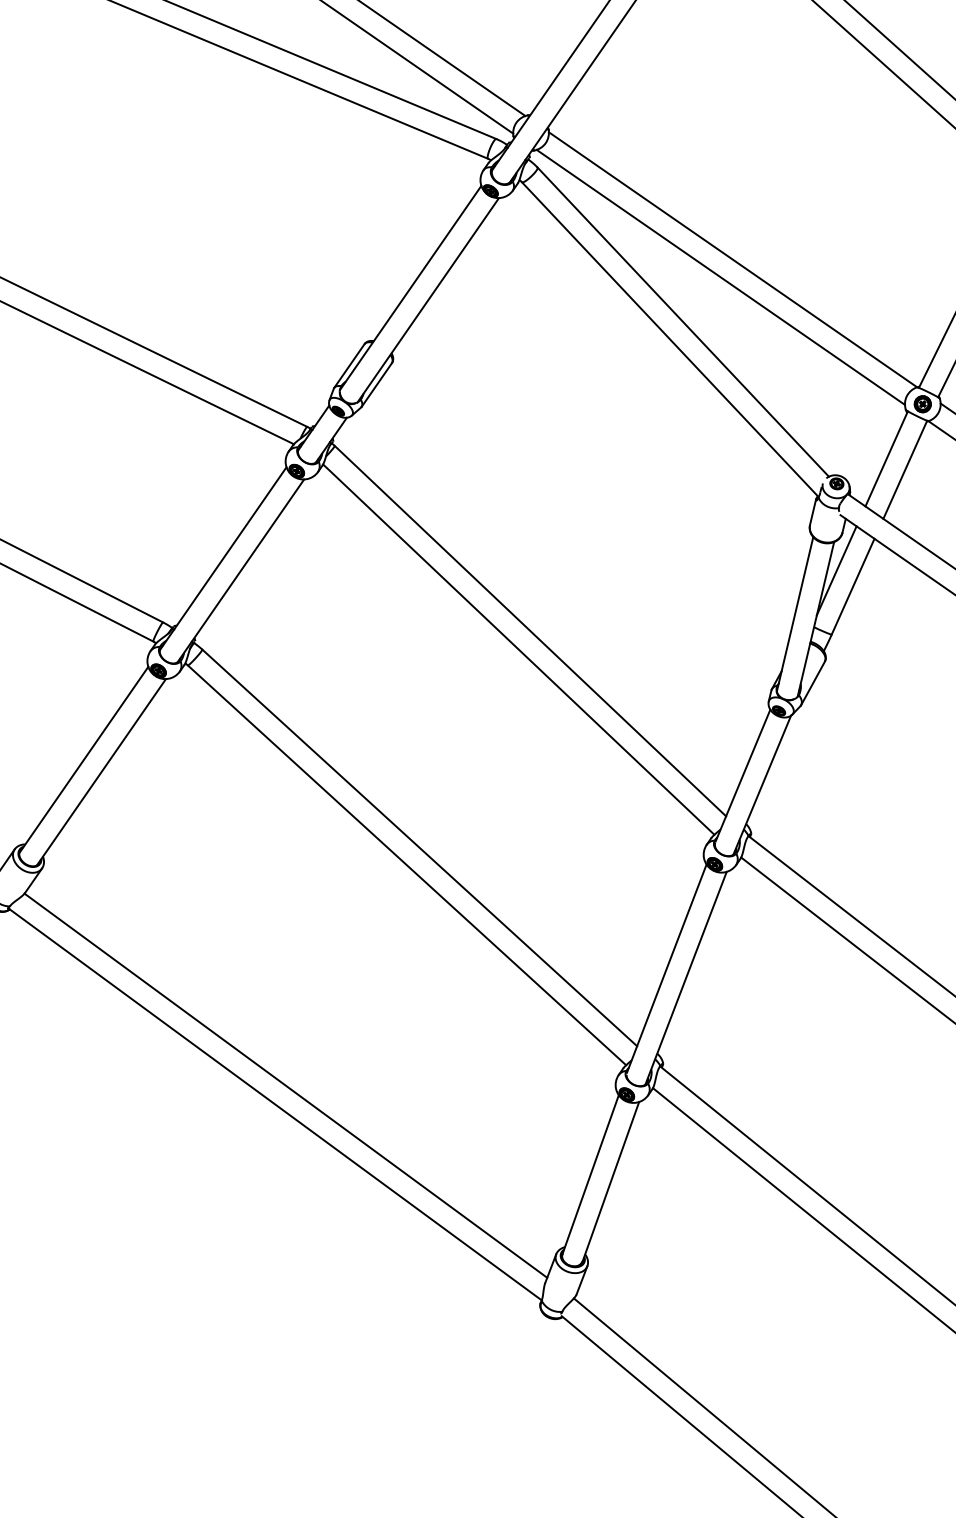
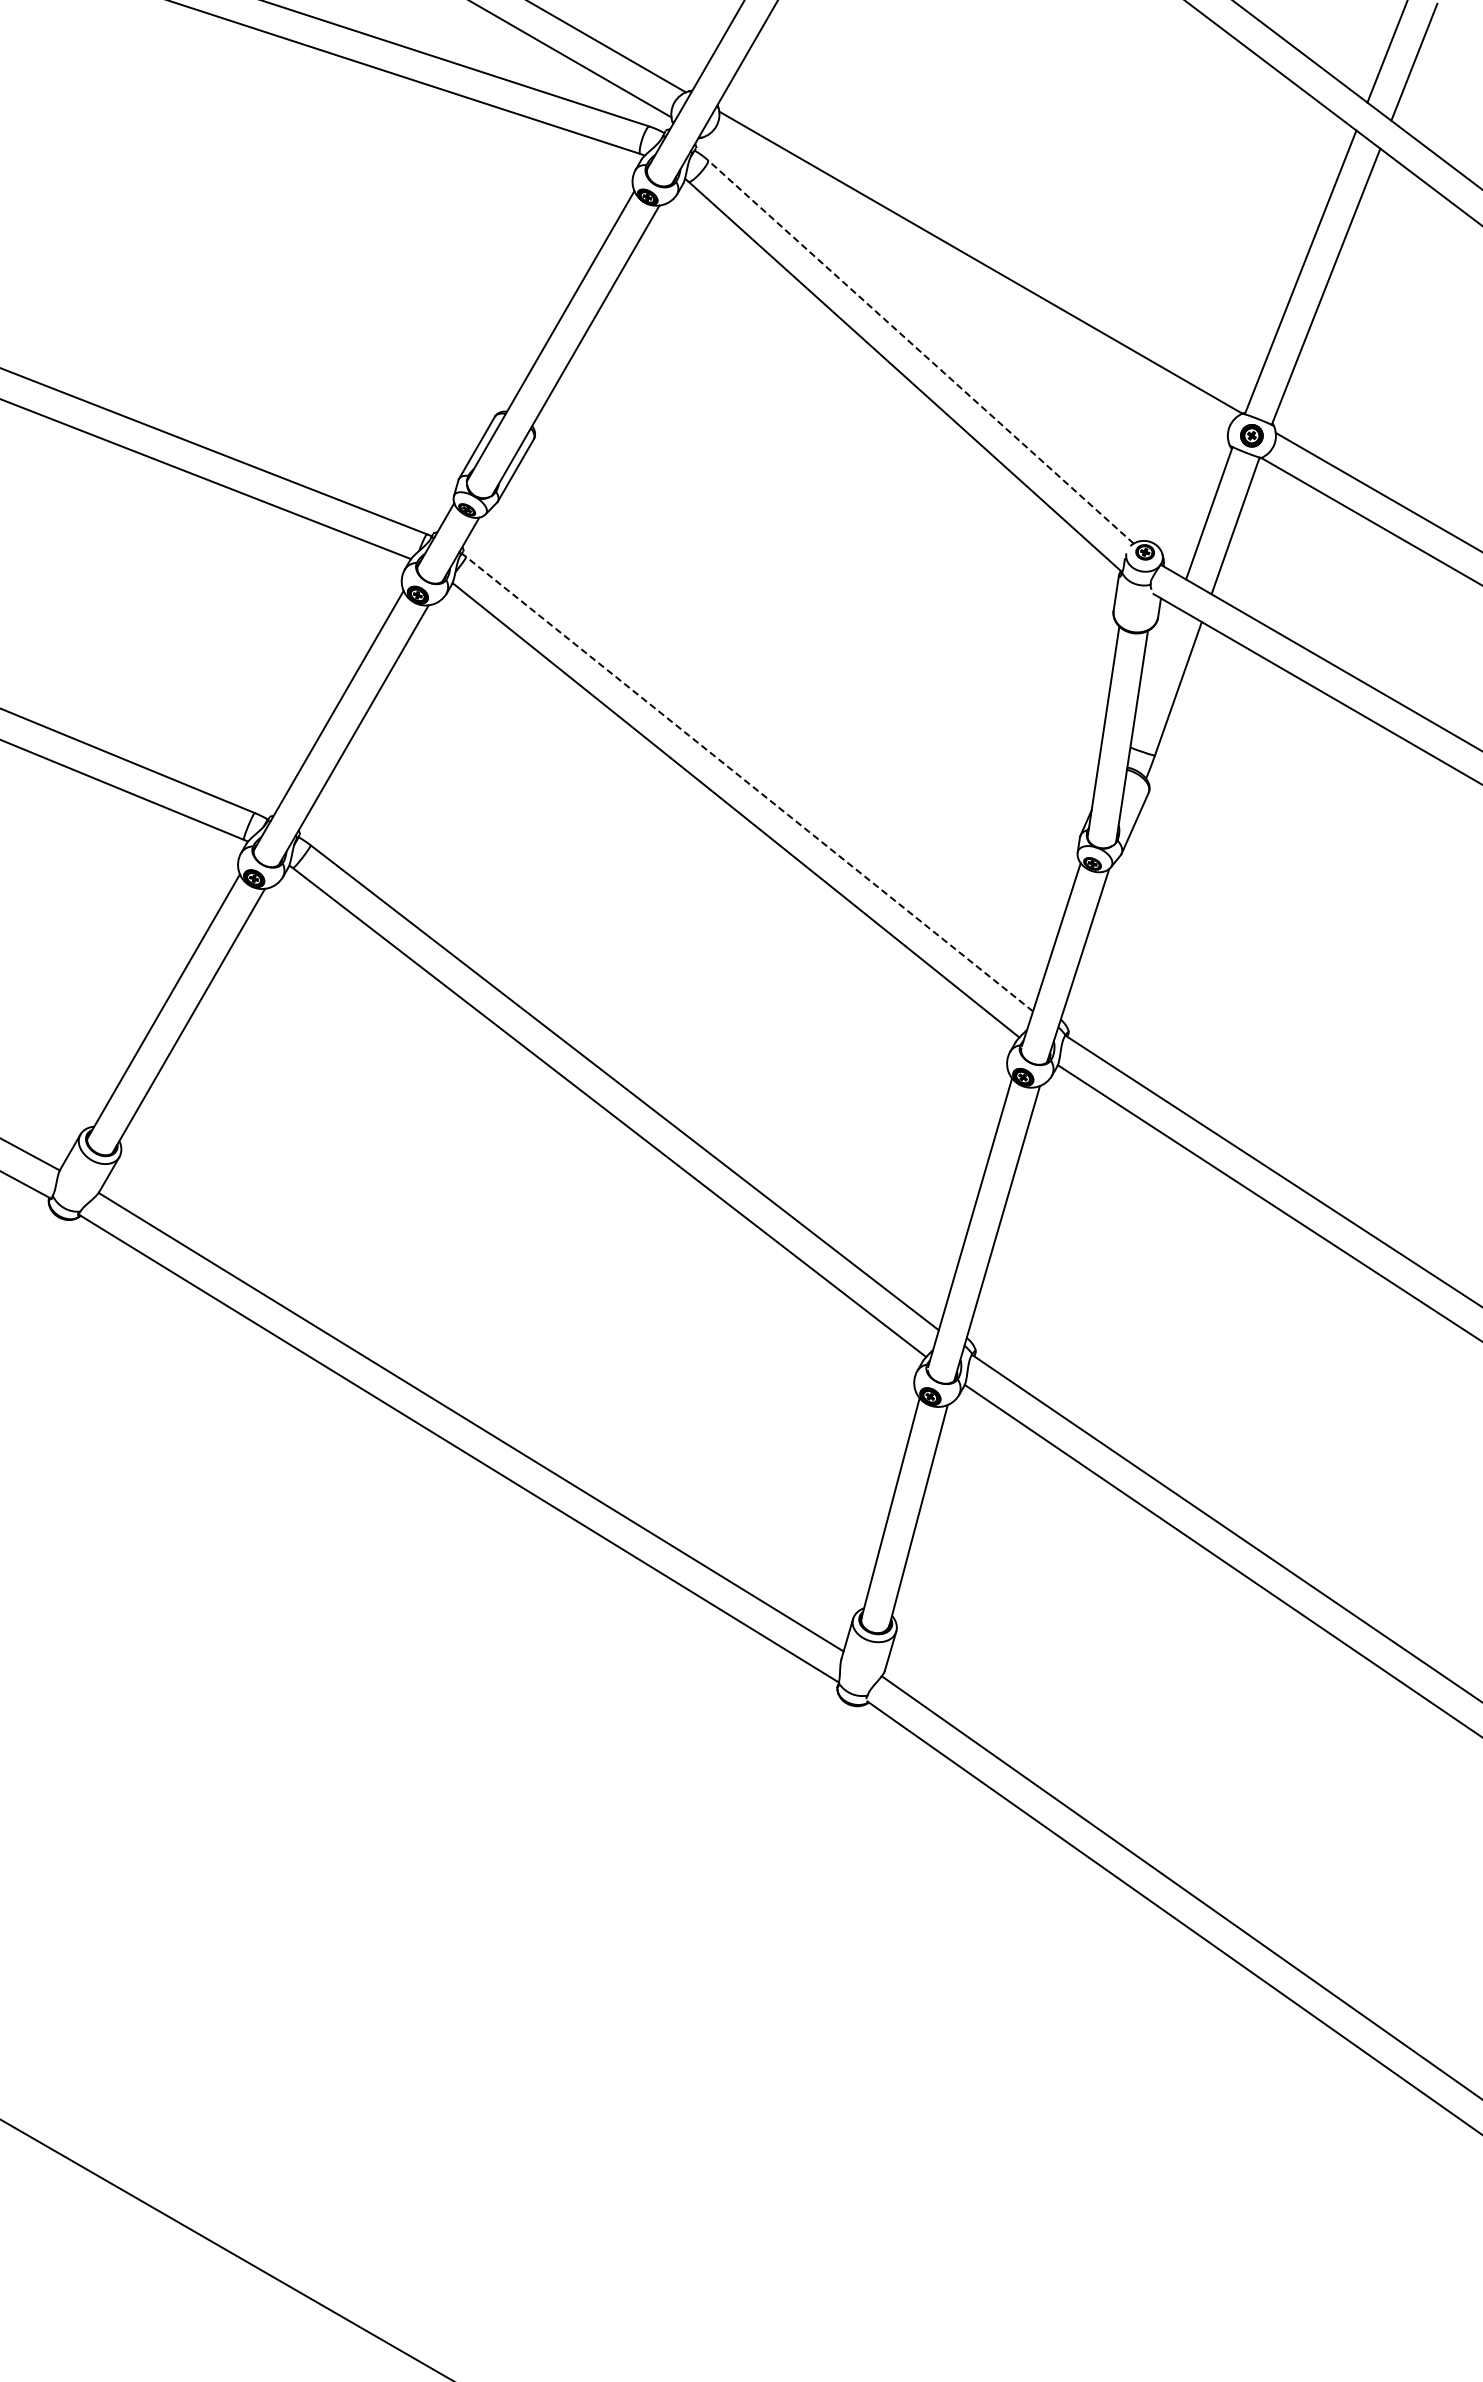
line: (720, 277) -> (965, 287), removed
line: (683, 321) -> (920, 351), solid -> dashed
line: (836, 570) -> (1154, 669), removed
line: (530, 630) -> (749, 783), solid -> dashed

